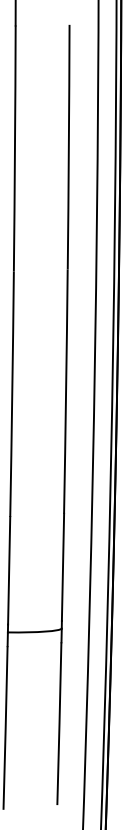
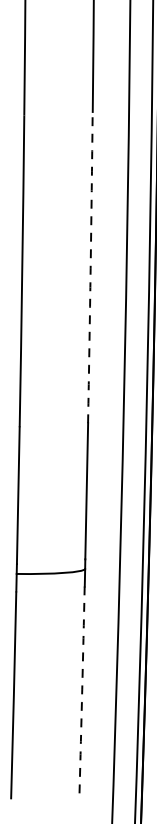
arc: (66, 391) -> (91, 267), solid -> dashed
arc: (59, 723) -> (82, 689), solid -> dashed

